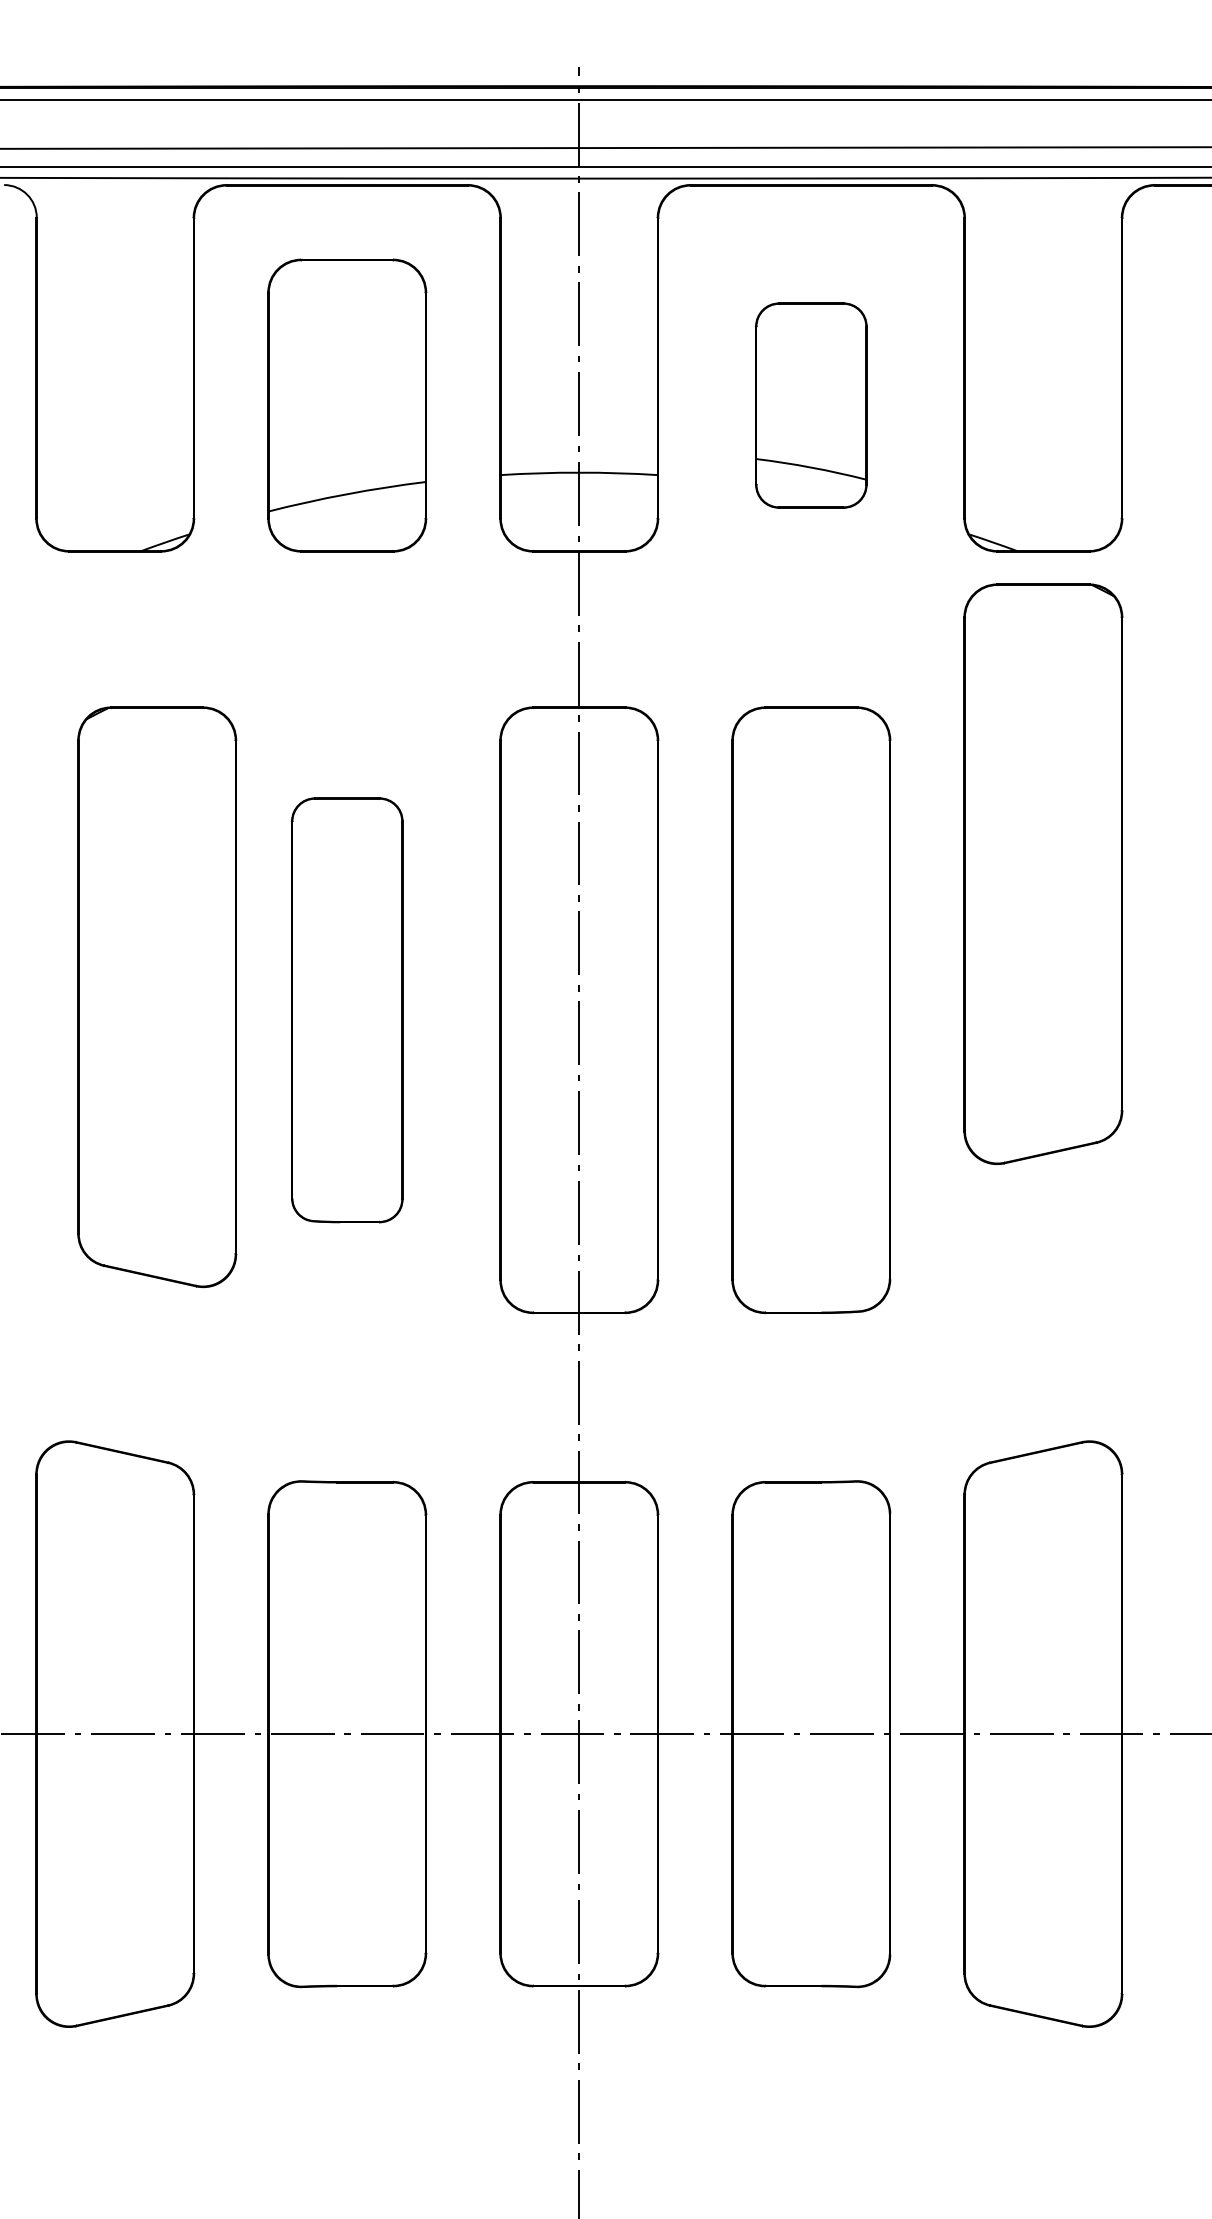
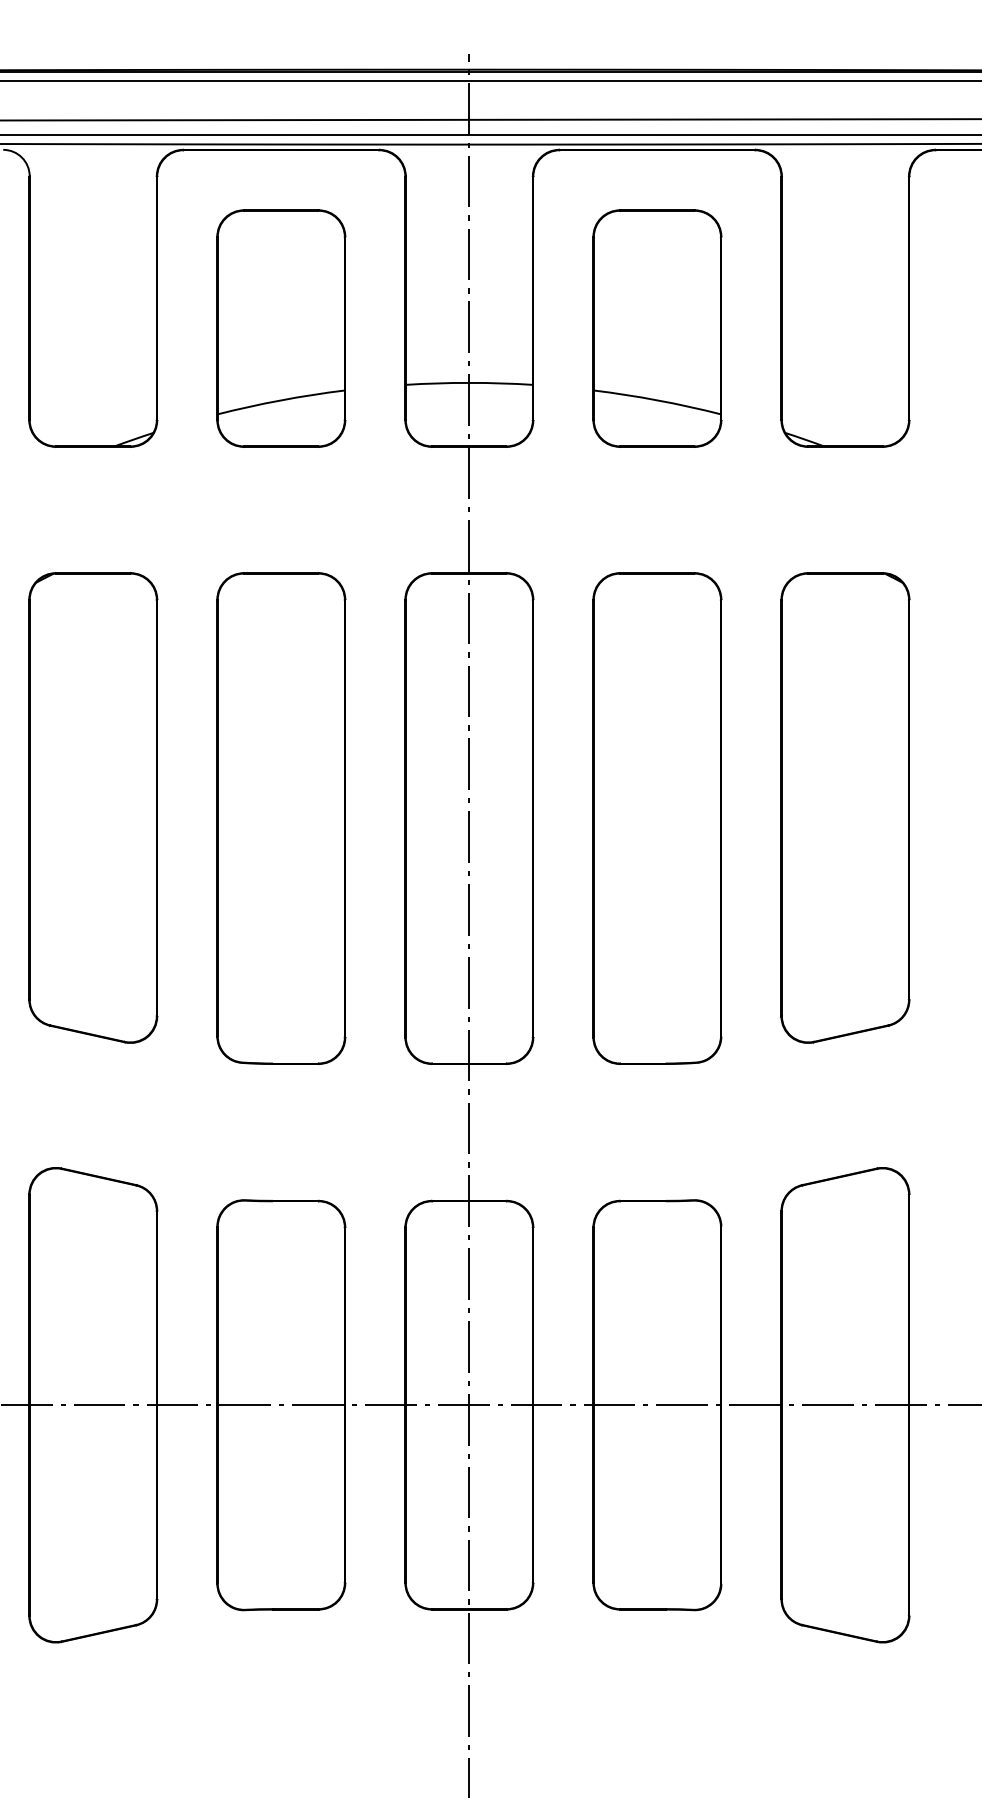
part: (811, 405) -> (657, 328), size x1.43
part: (1043, 873) -> (845, 807), moved
part: (157, 996) -> (93, 807), moved
part: (347, 1010) -> (281, 818), size x1.43

